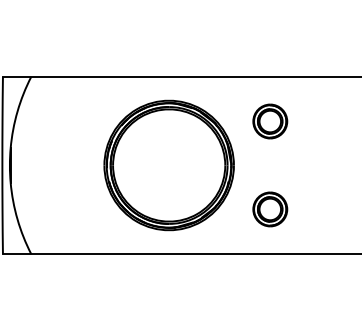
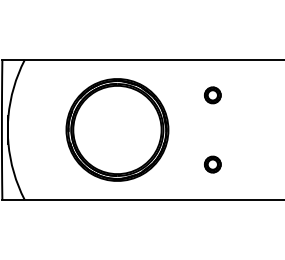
part: (270, 121) -> (212, 95), size x0.6
part: (168, 165) -> (116, 130), moved
part: (270, 209) -> (212, 164), size x0.6

